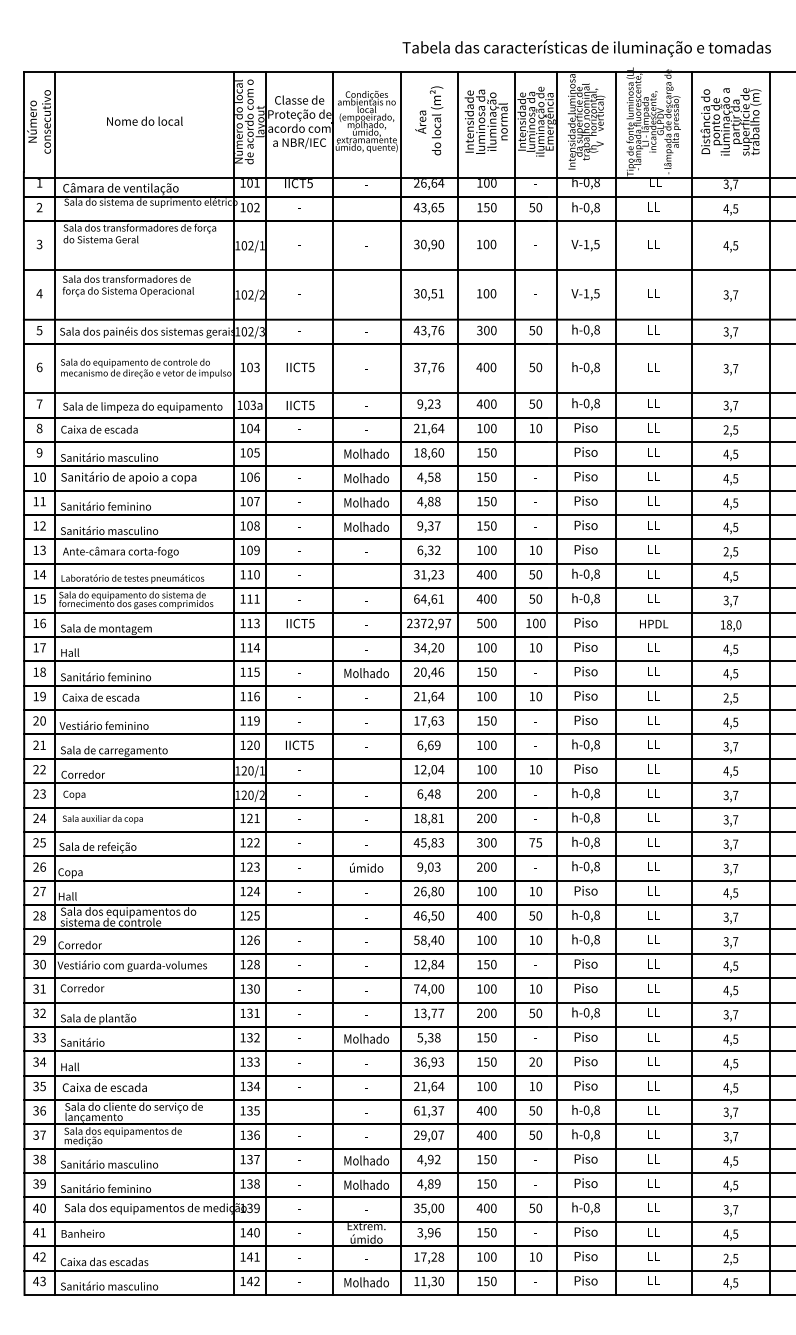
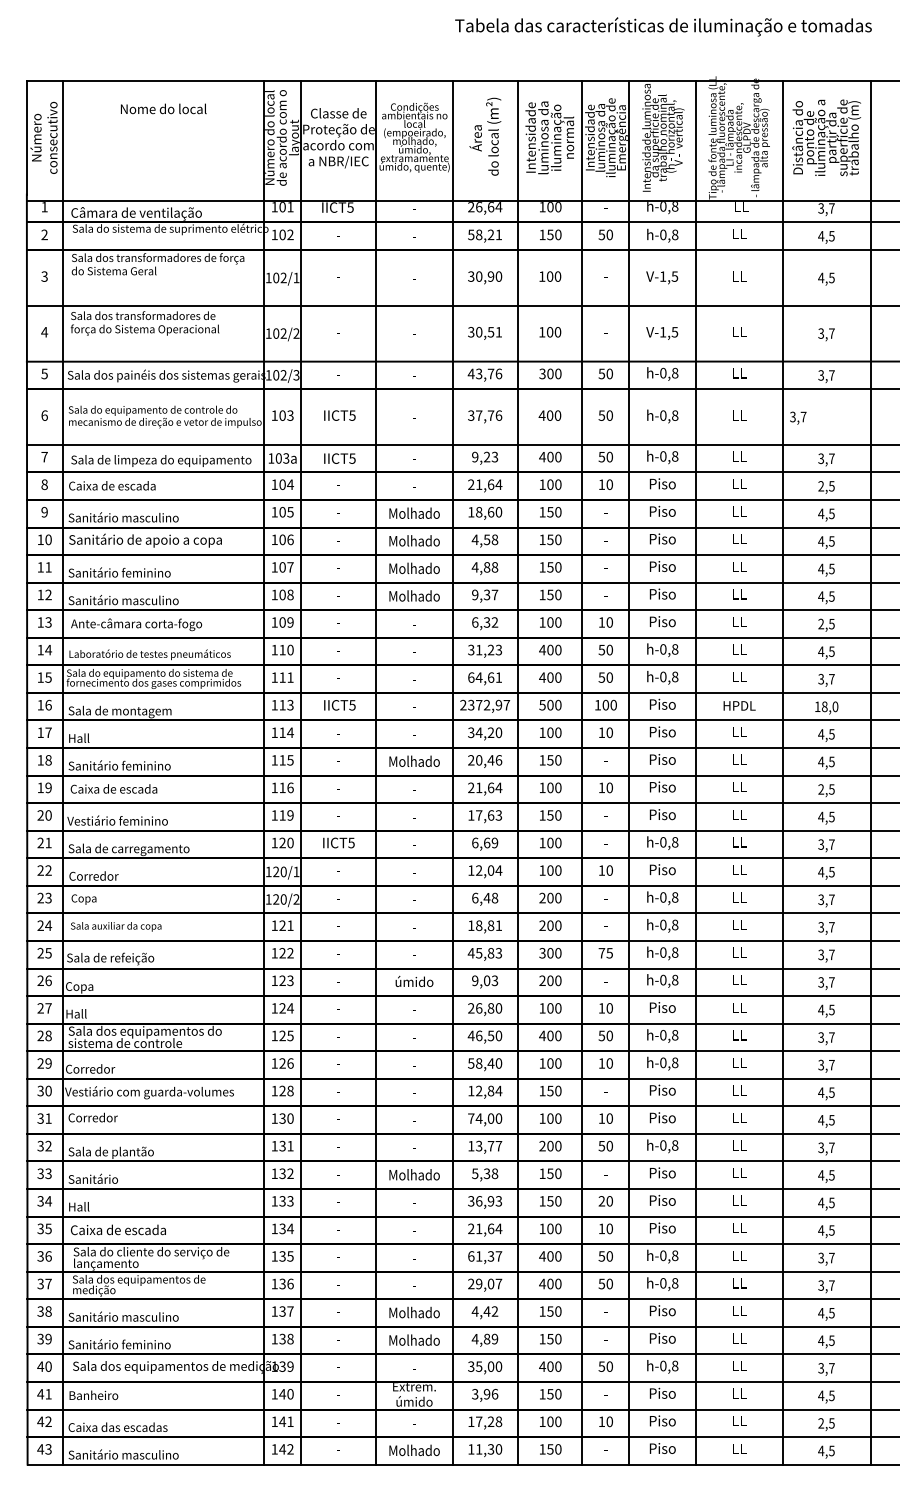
text: (586, 48) -> (663, 26), moved
text: (144, 120) -> (163, 108), moved
text: (428, 207) -> (484, 234), 43,65 -> 58,21
text: (730, 369) -> (797, 417), moved
text: (430, 1159) -> (486, 1311), 4,92 -> 4,42

